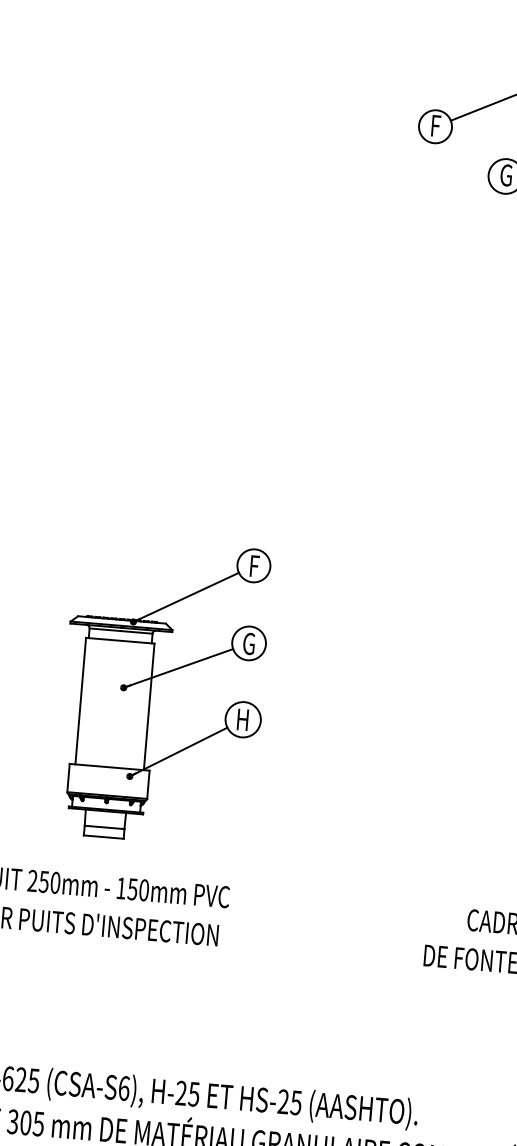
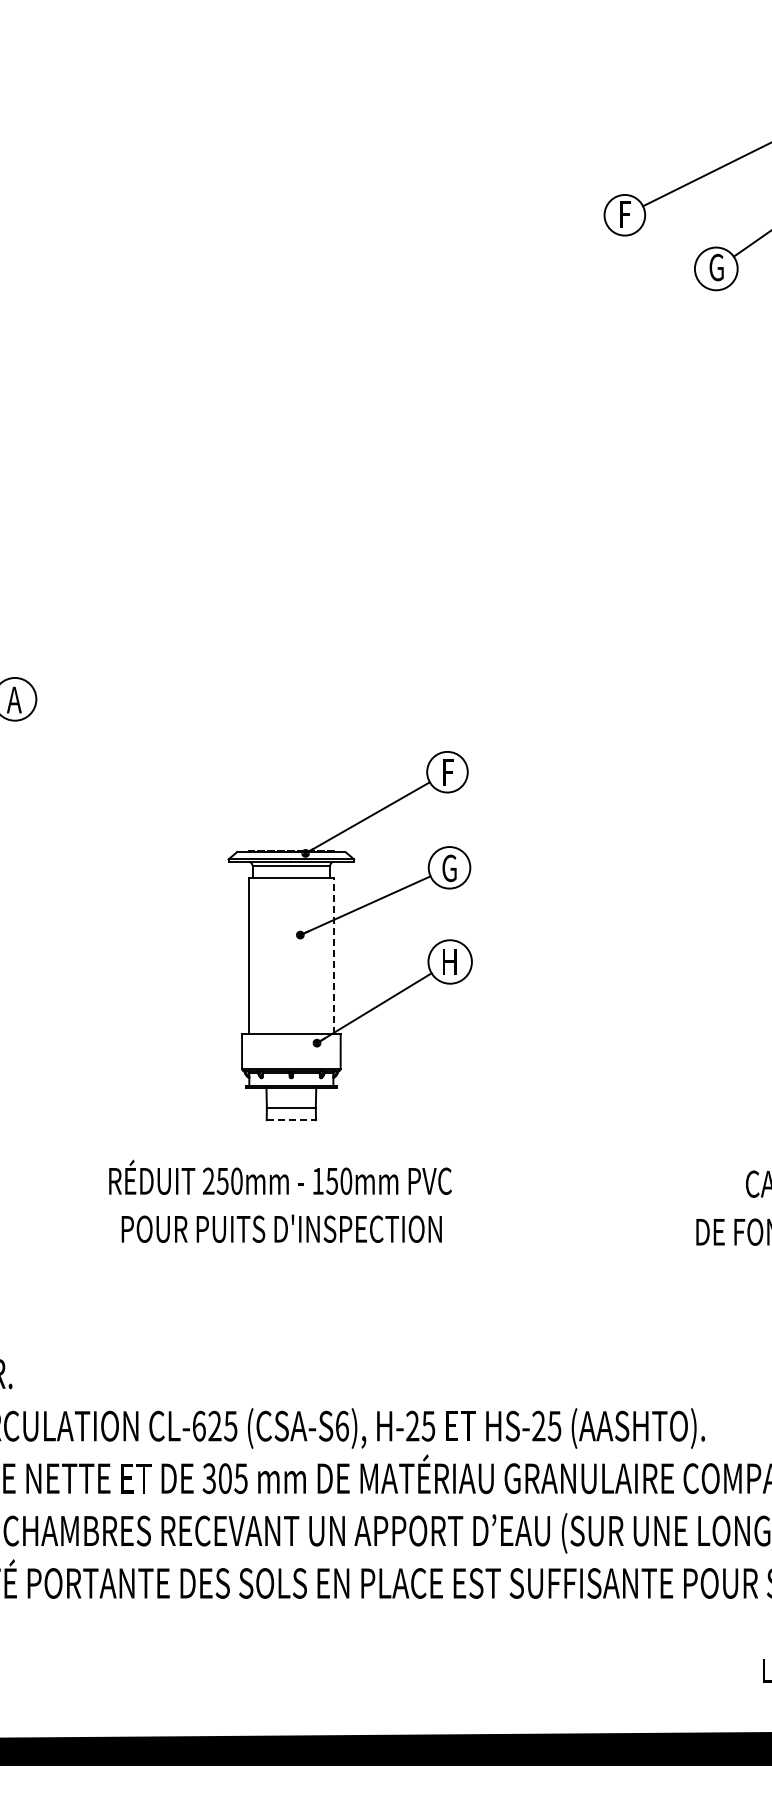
line: (149, 706) -> (333, 955), solid -> dashed
line: (103, 837) -> (291, 1120), solid -> dashed

